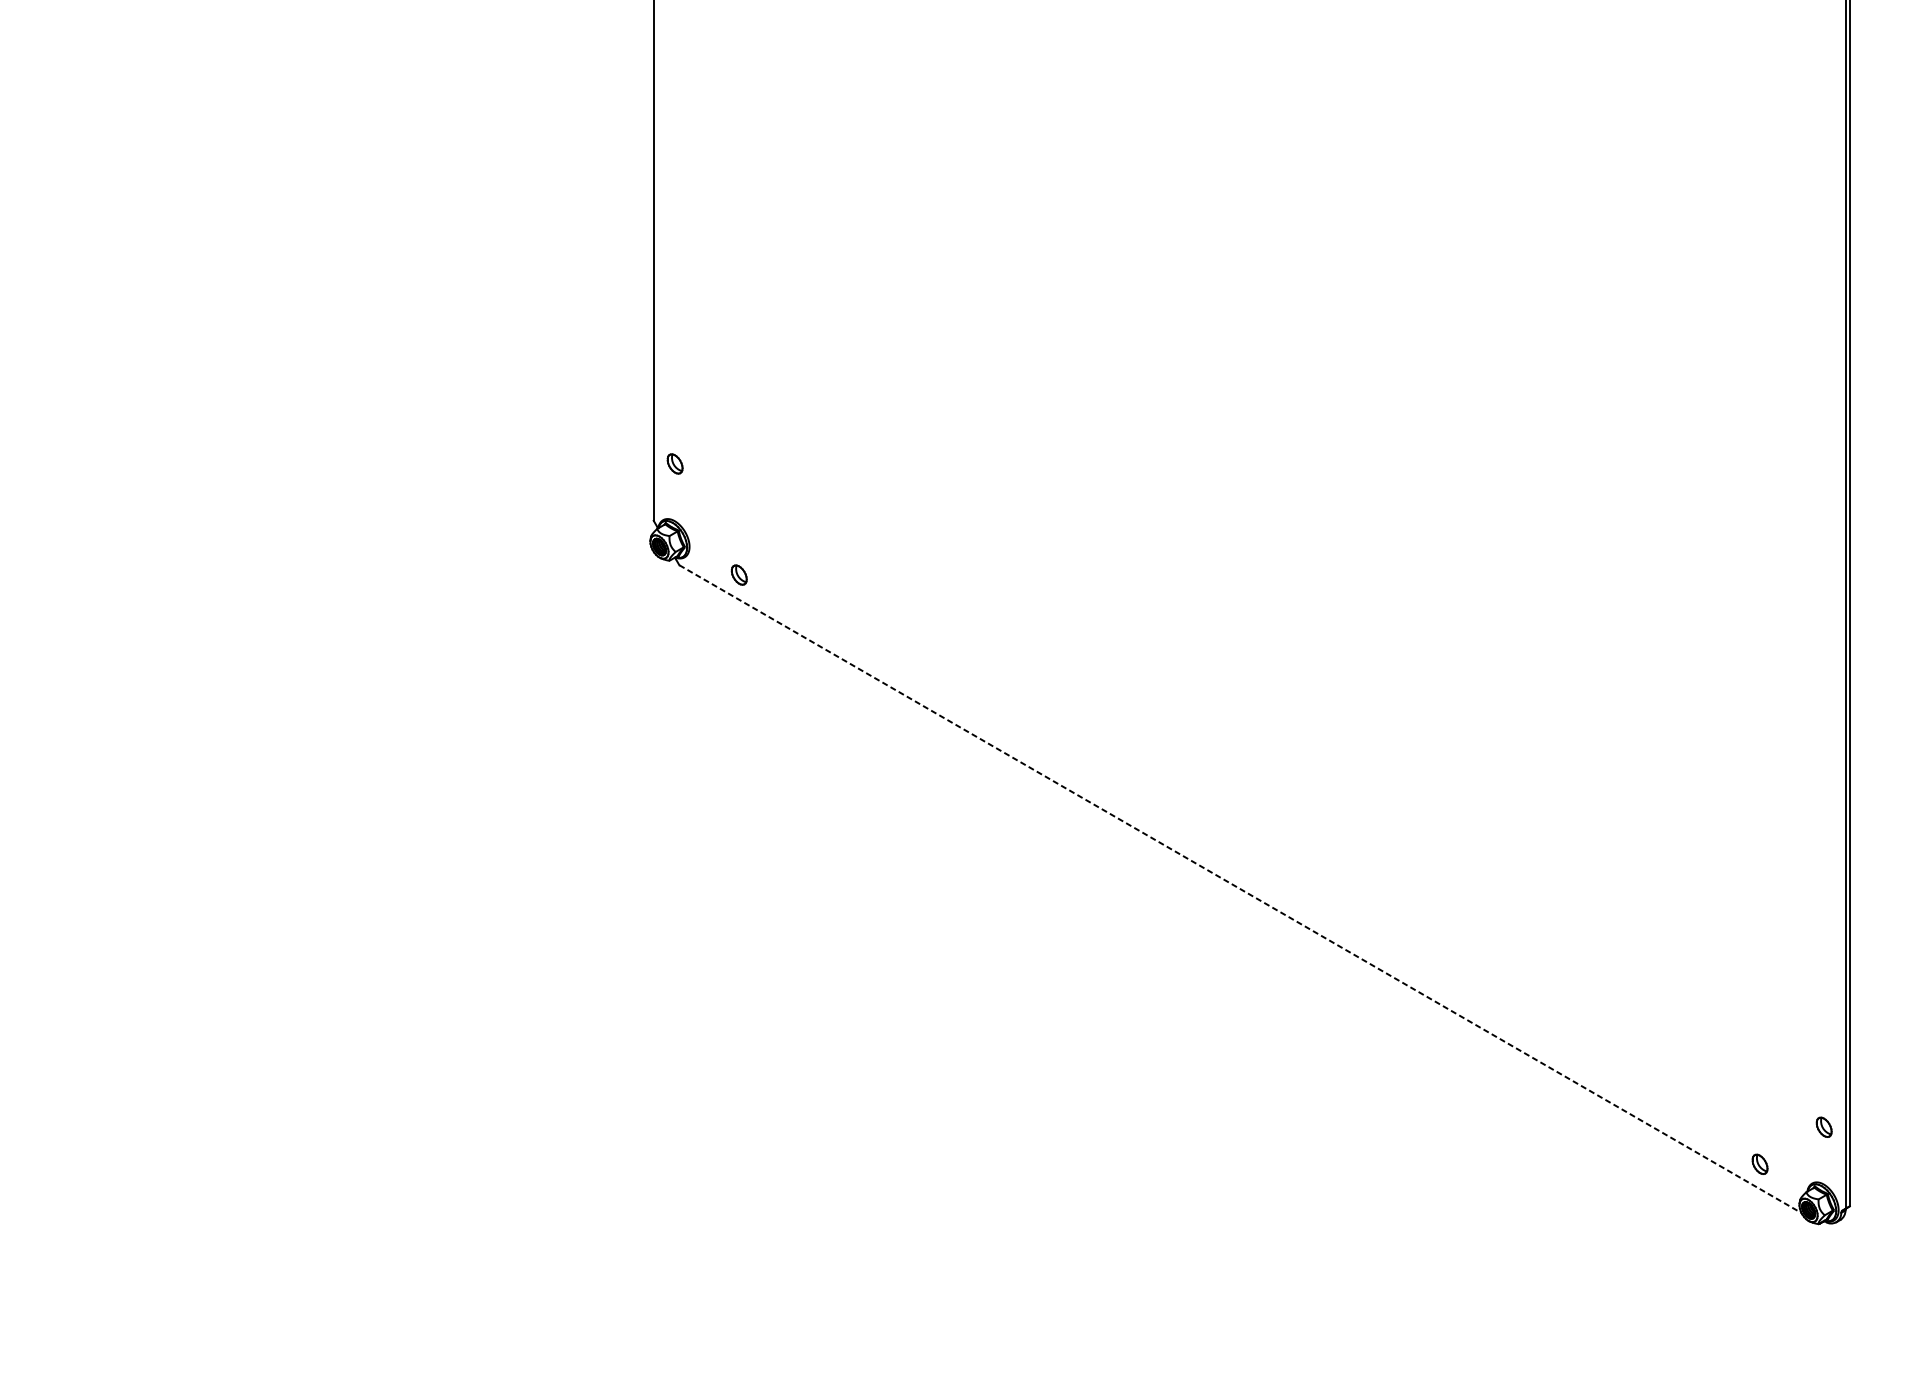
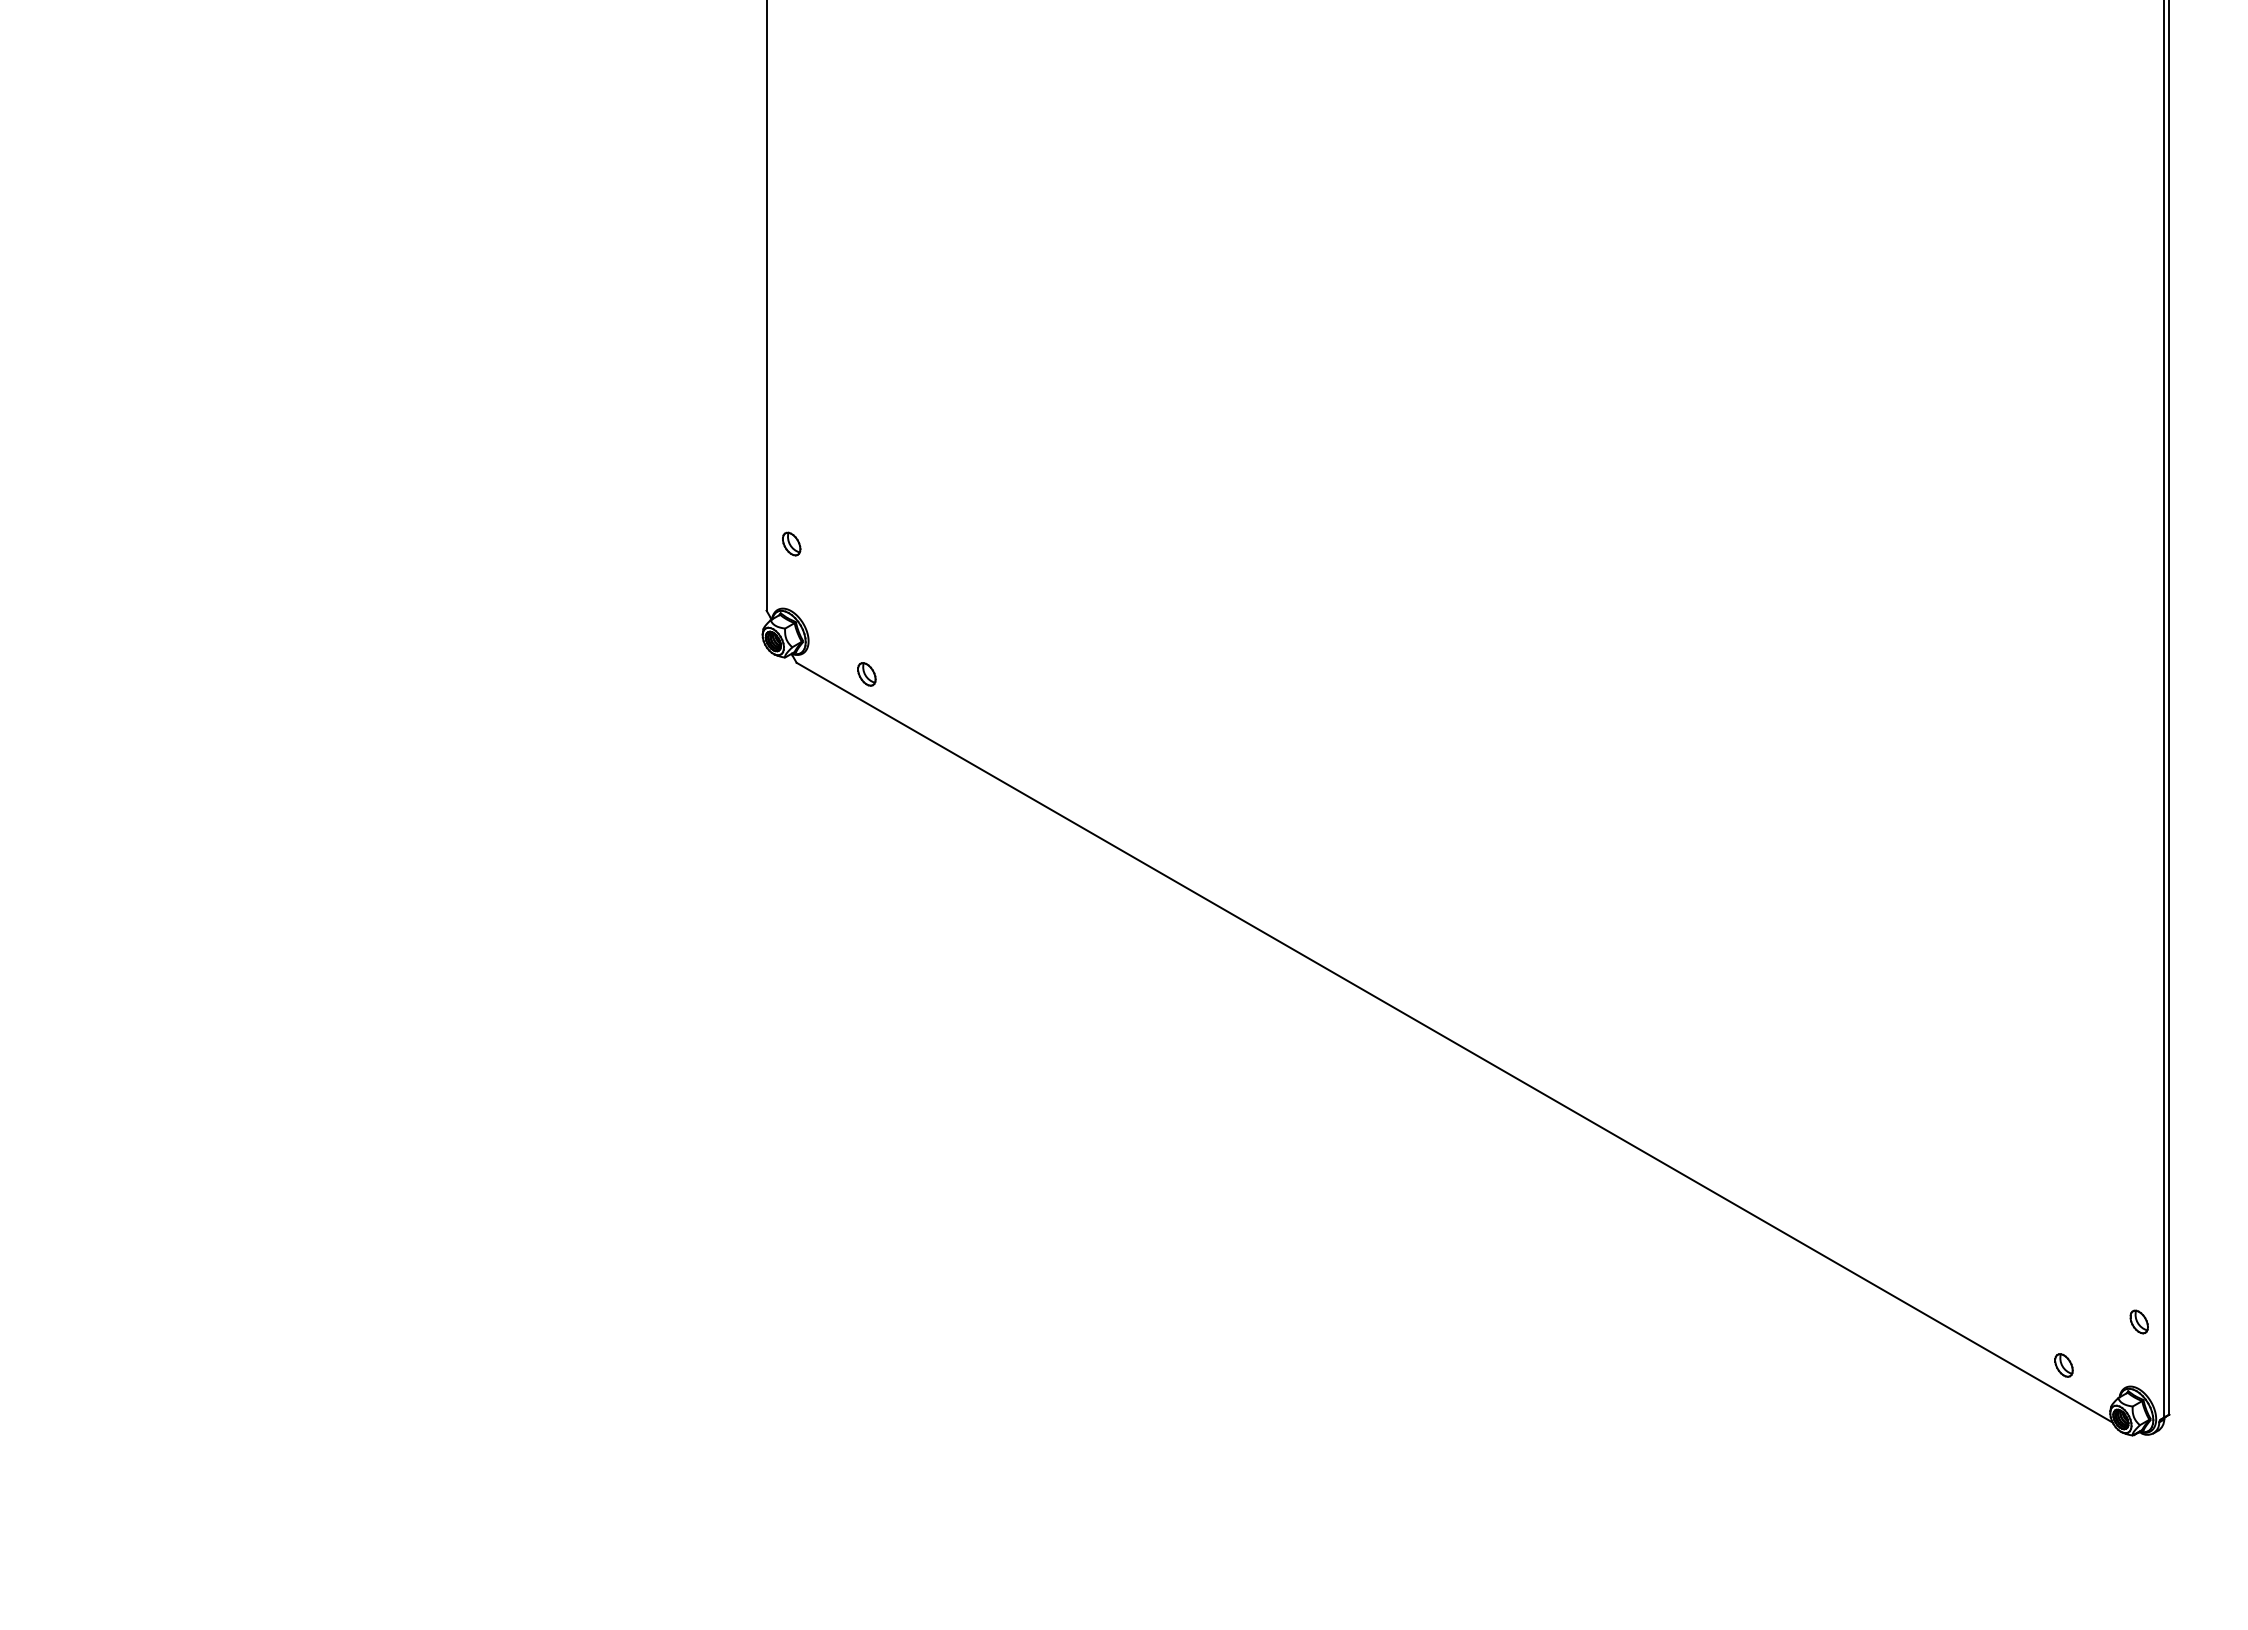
line: (1240, 888) -> (1454, 1042), dashed -> solid

